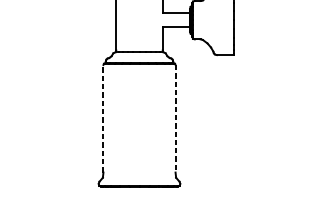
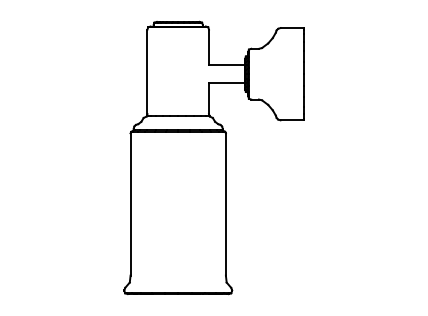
line: (103, 118) -> (130, 204), dashed -> solid
line: (175, 119) -> (225, 205), dashed -> solid

